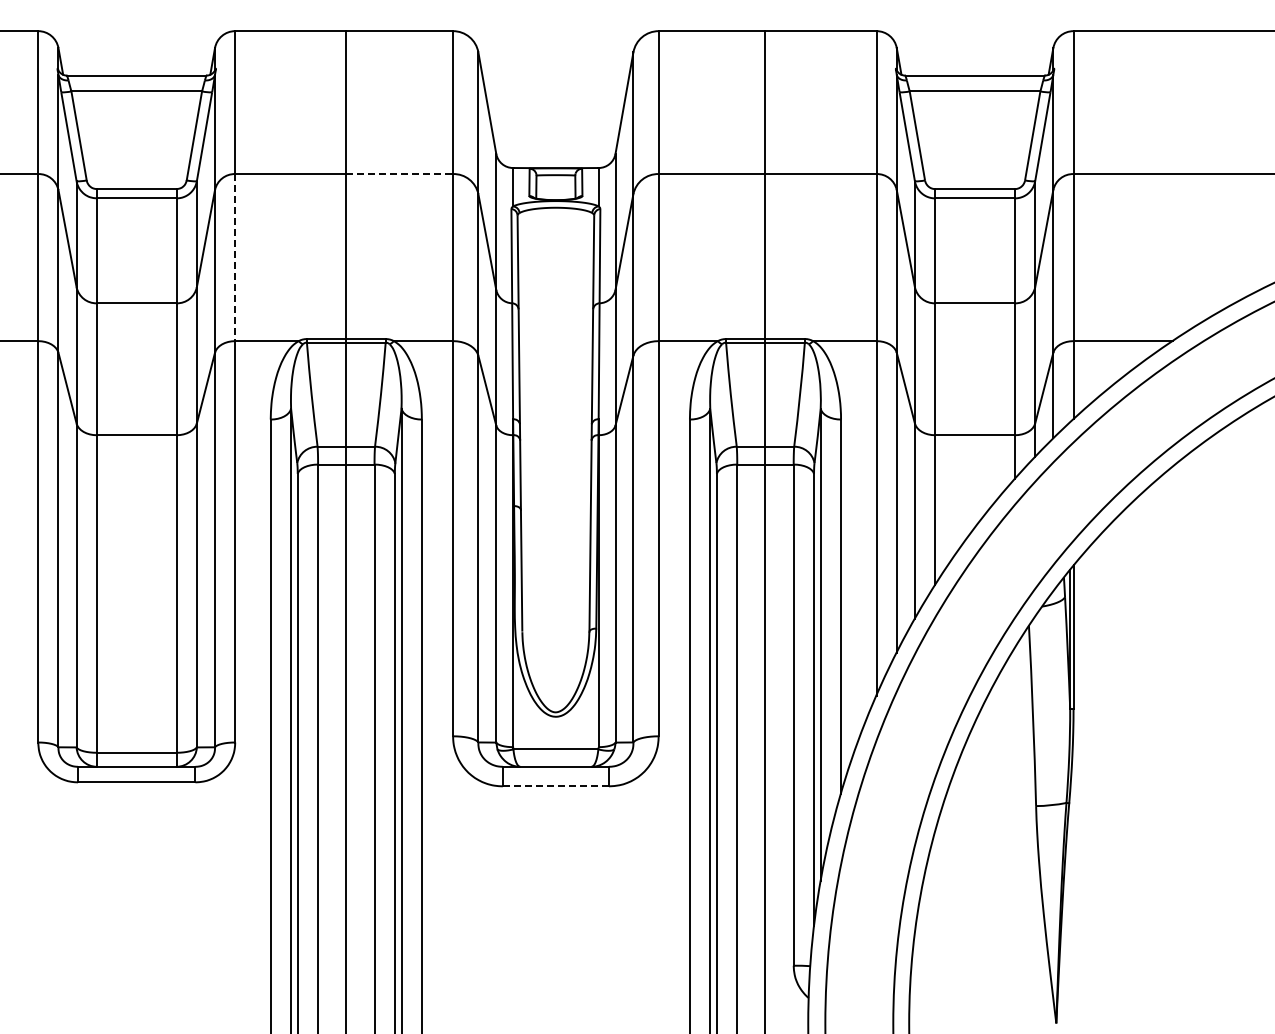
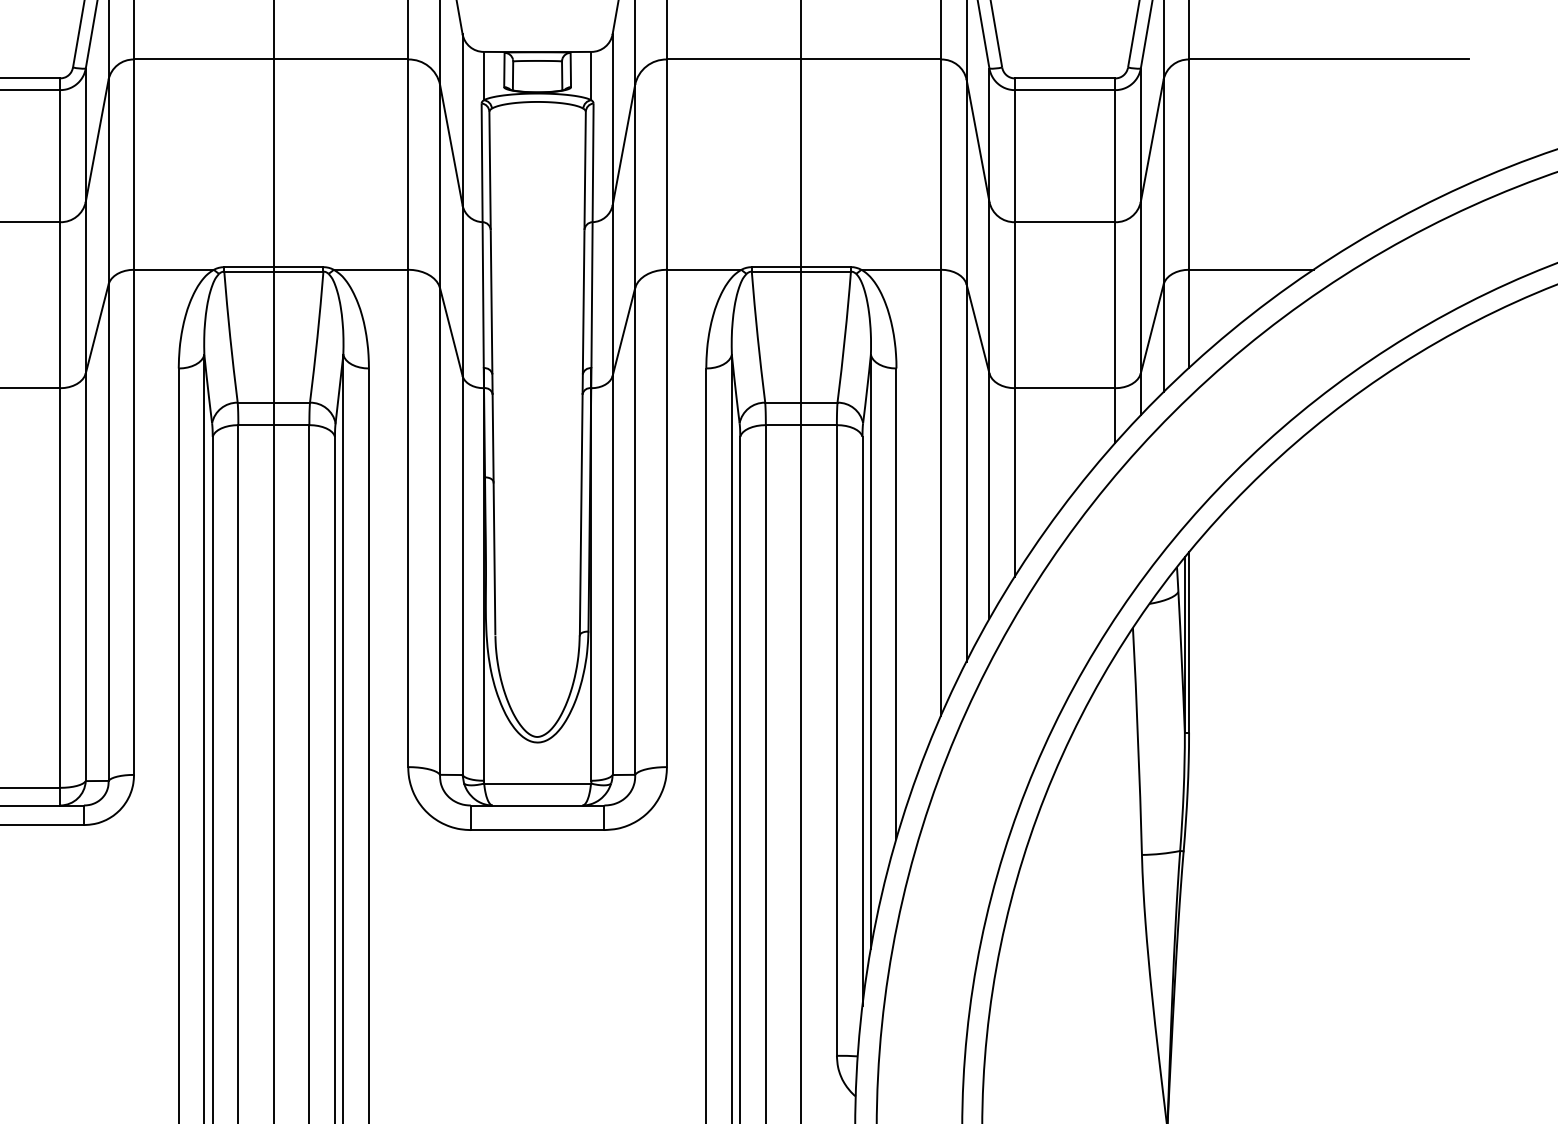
line: (400, 174) -> (342, 60), dashed -> solid
line: (235, 257) -> (134, 164), dashed -> solid
line: (555, 786) -> (537, 830), dashed -> solid

